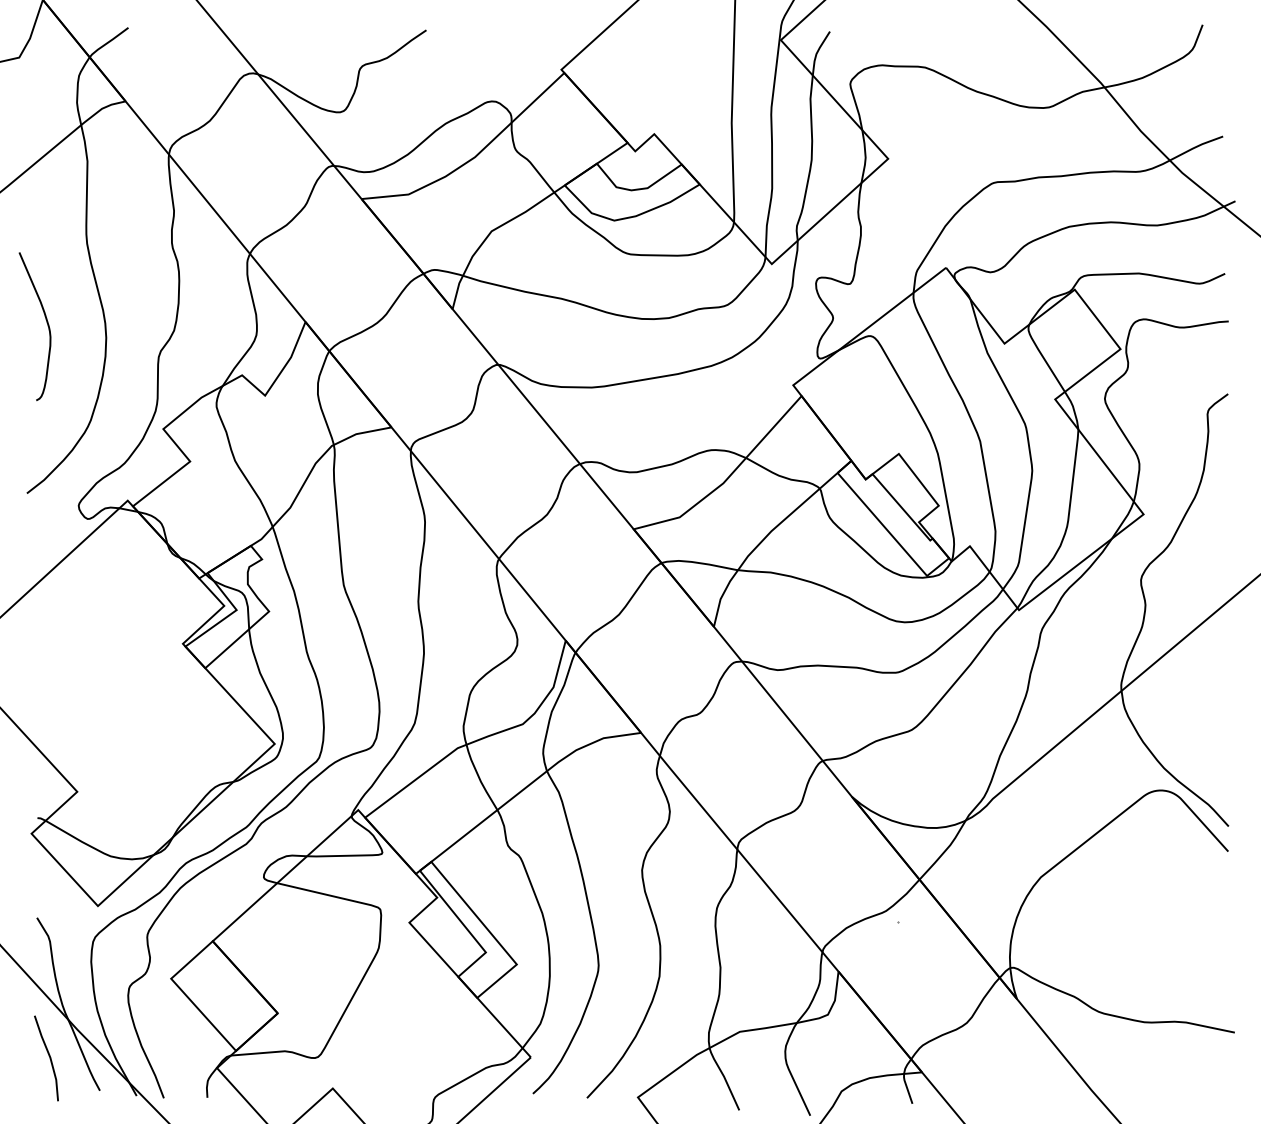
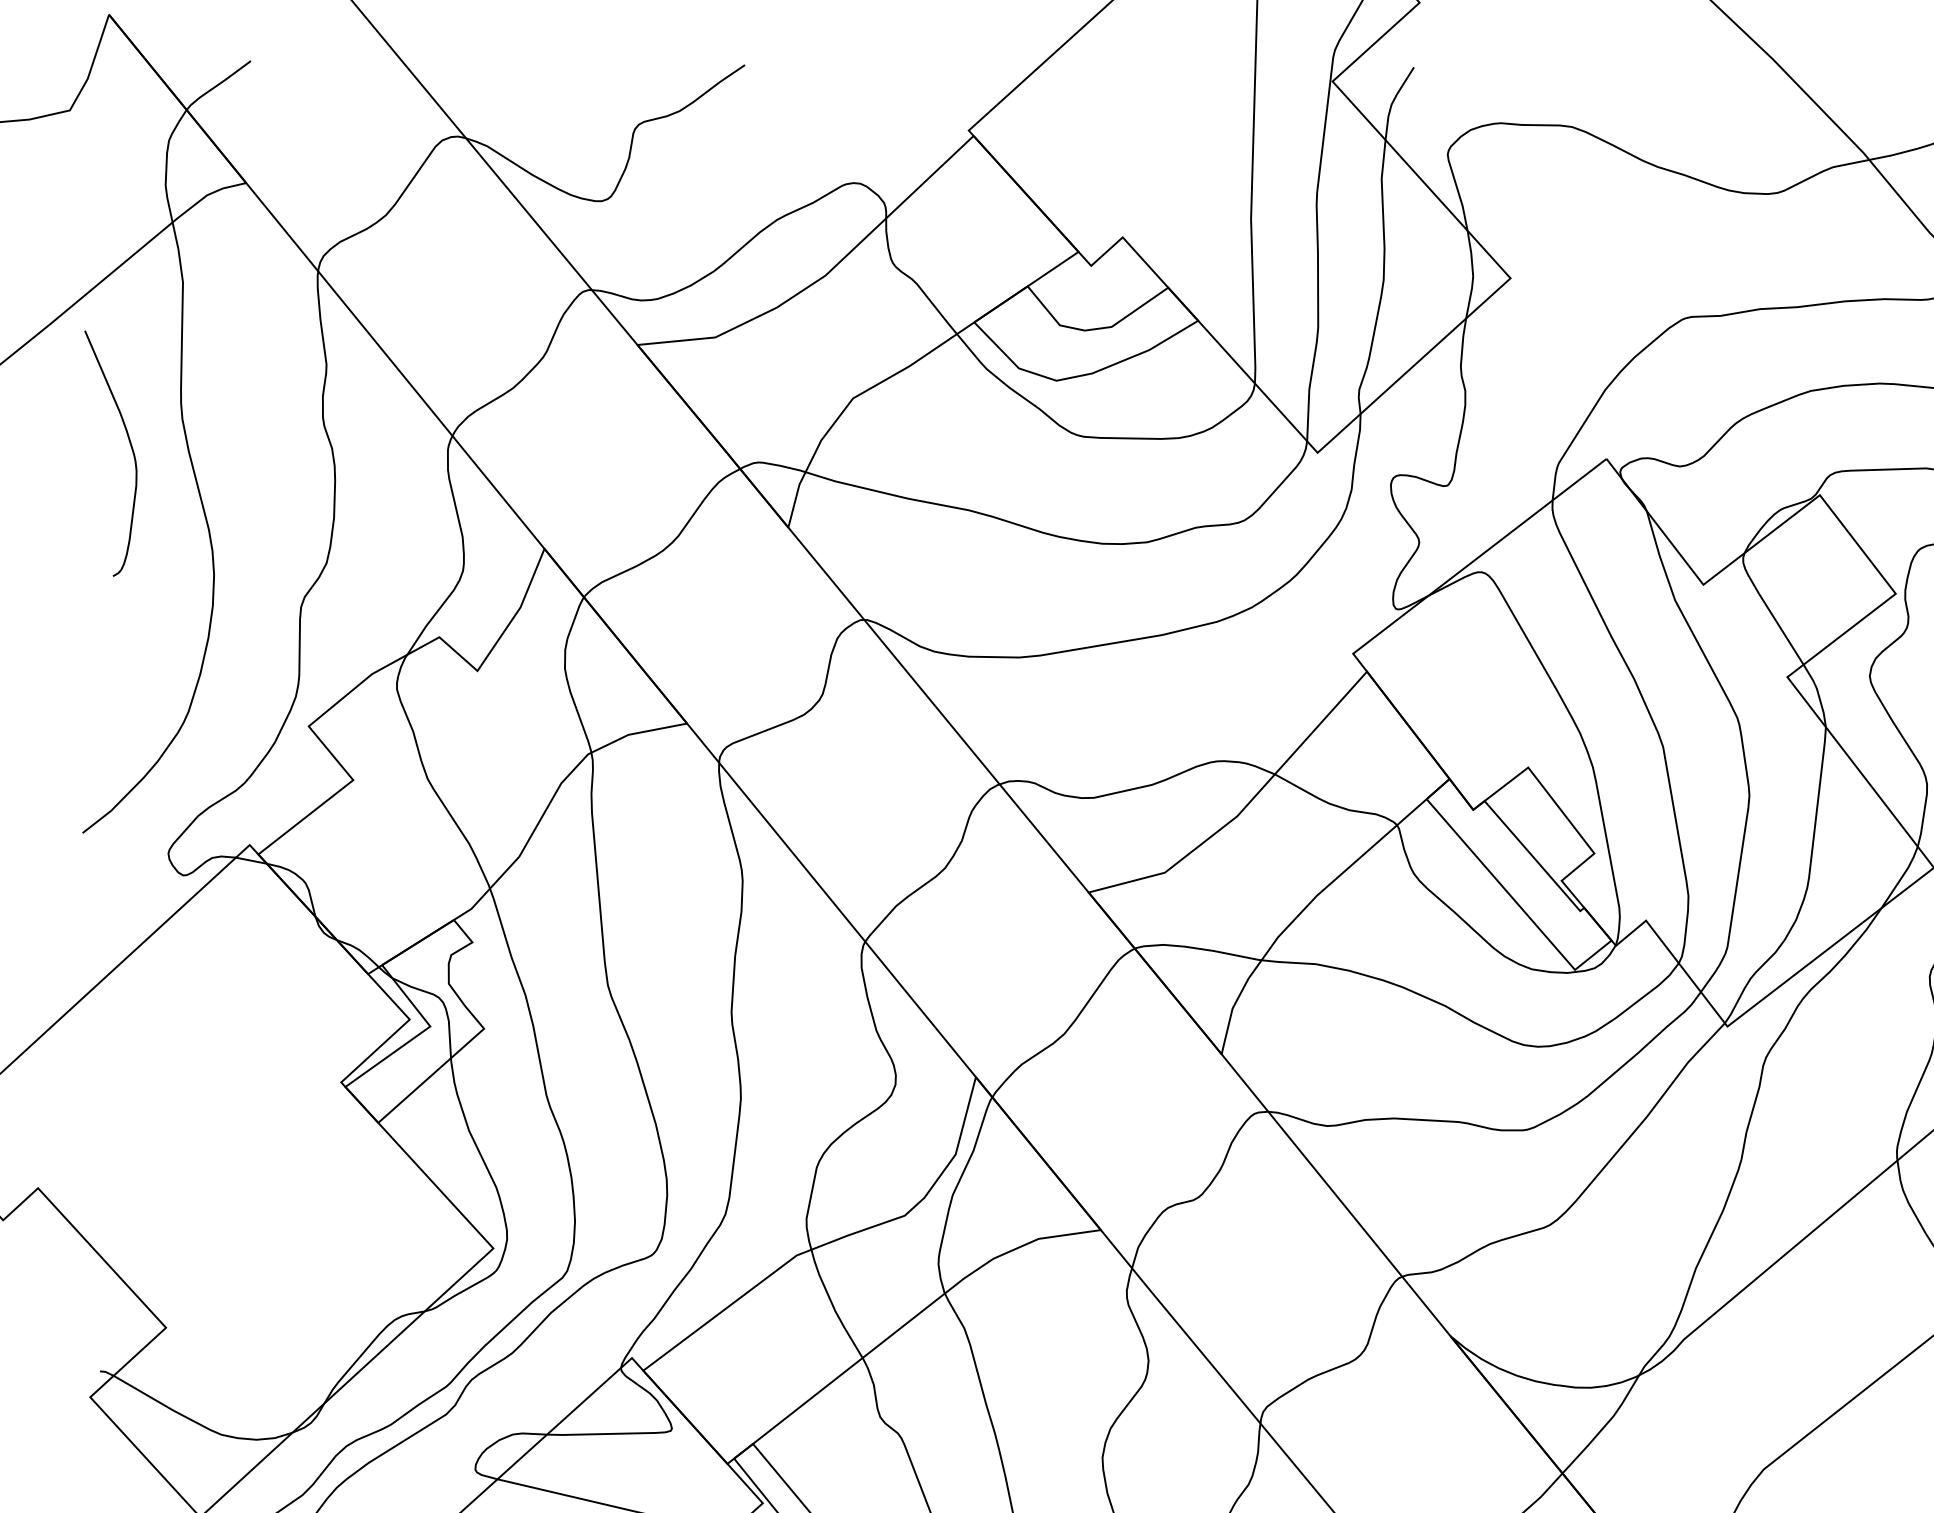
curve: (46, 322) -> (129, 446), moved

